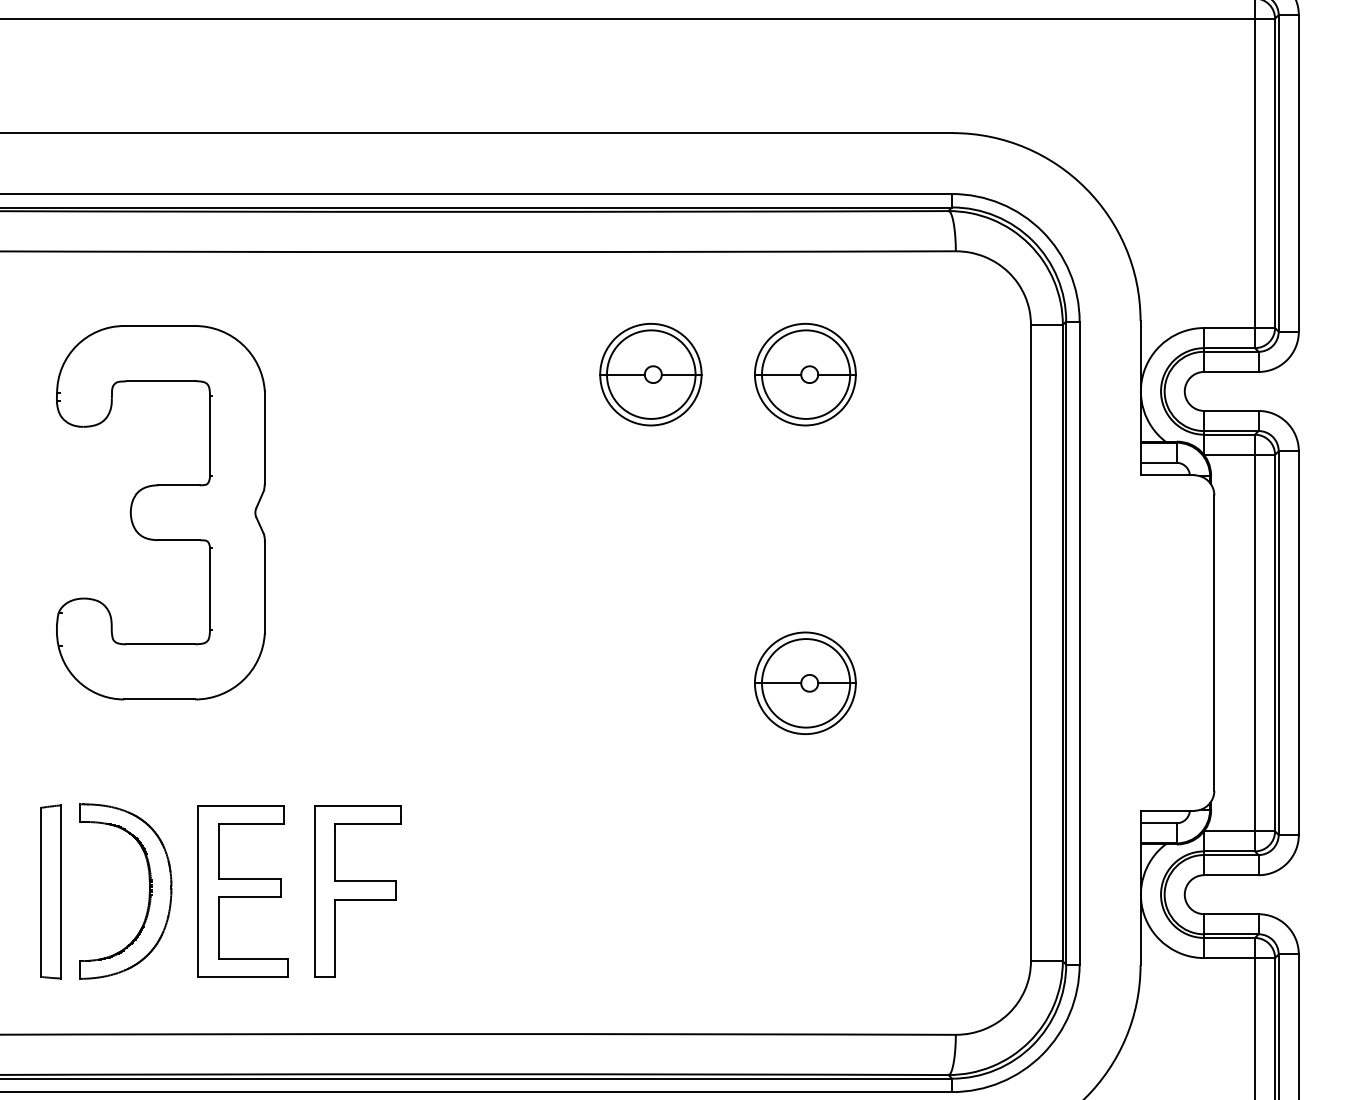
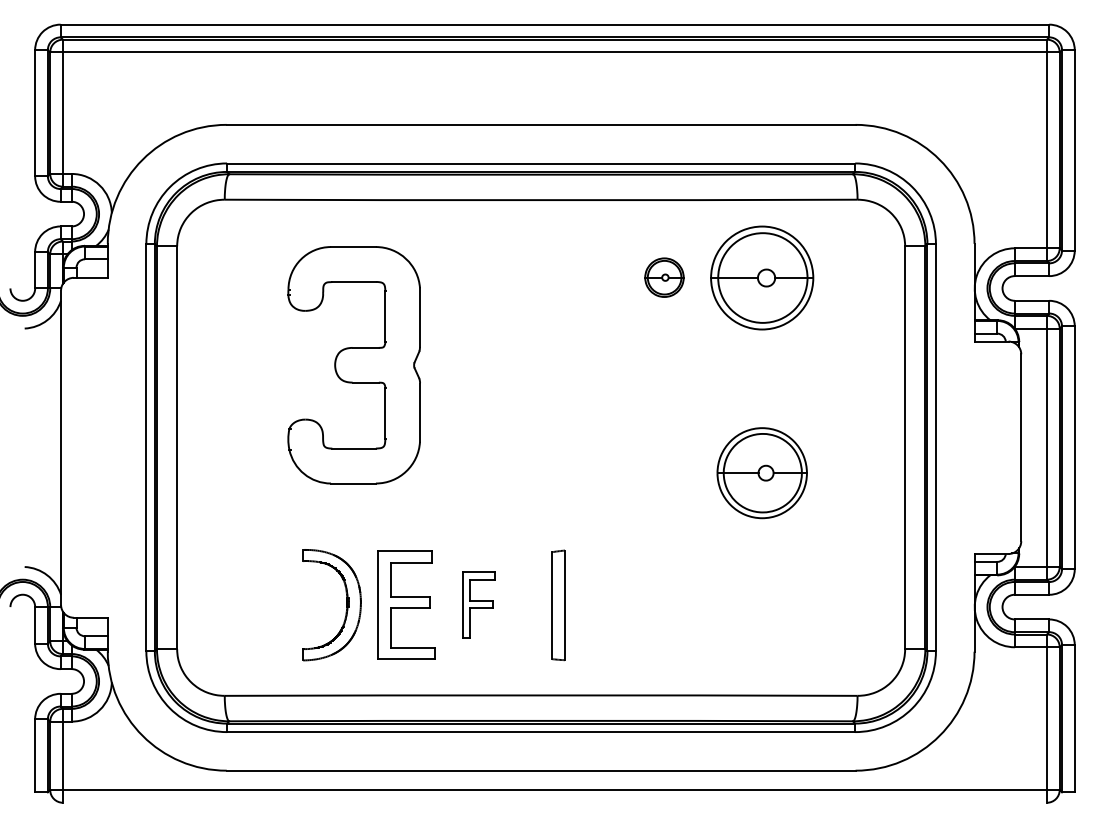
part: (650, 374) -> (664, 277), size x0.6
part: (805, 374) -> (762, 277), size x1.6
part: (805, 683) -> (762, 473), size x1.4
part: (357, 890) -> (478, 604), size x0.6
part: (50, 892) -> (558, 605), moved

